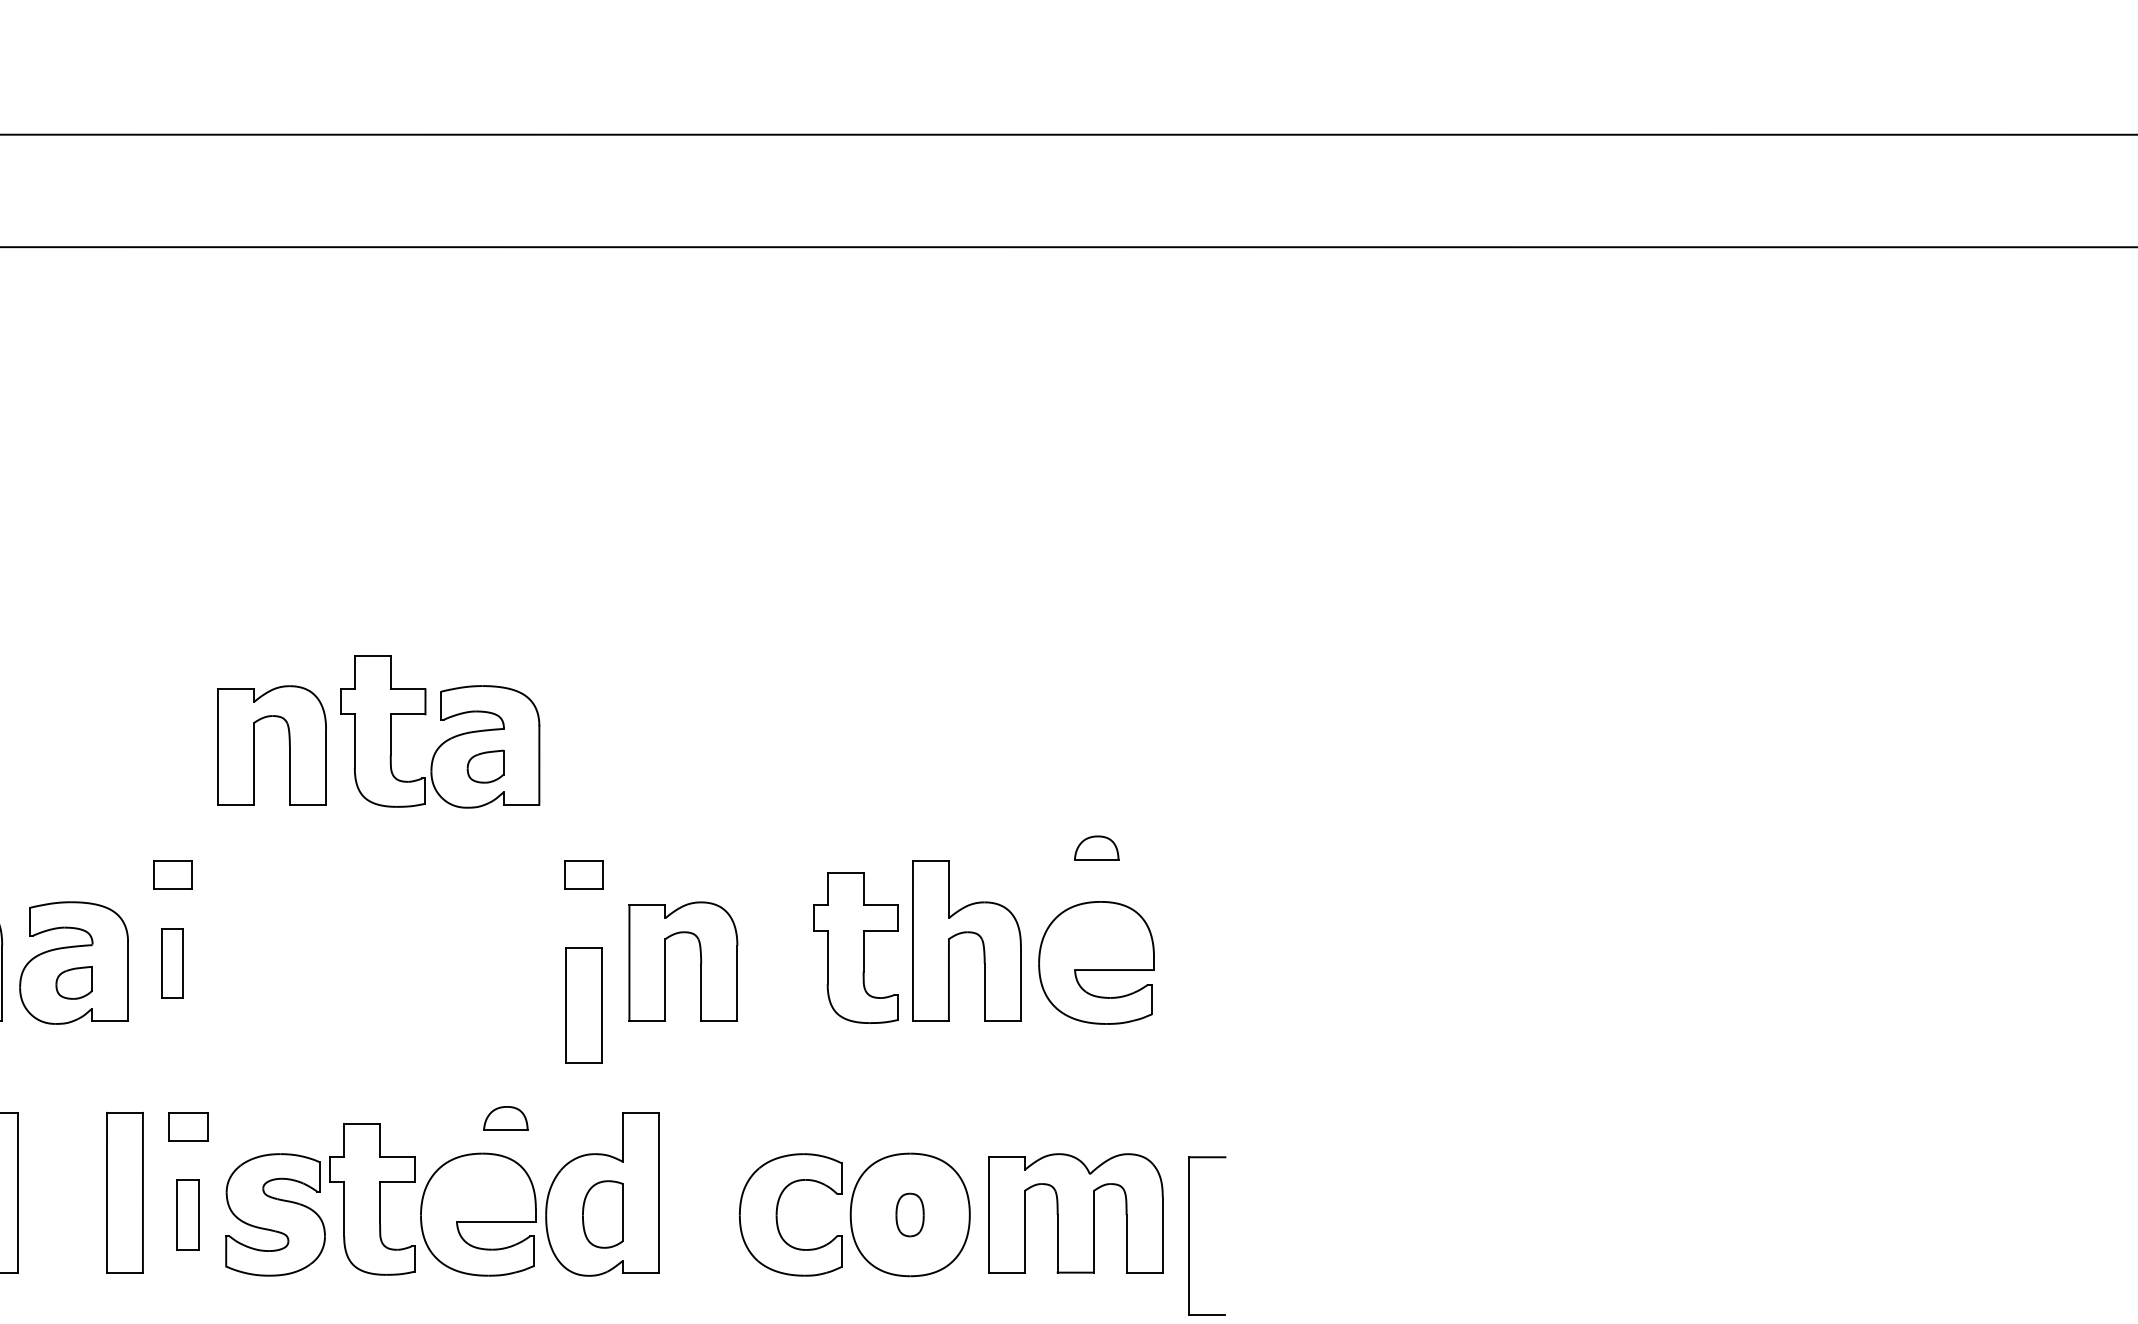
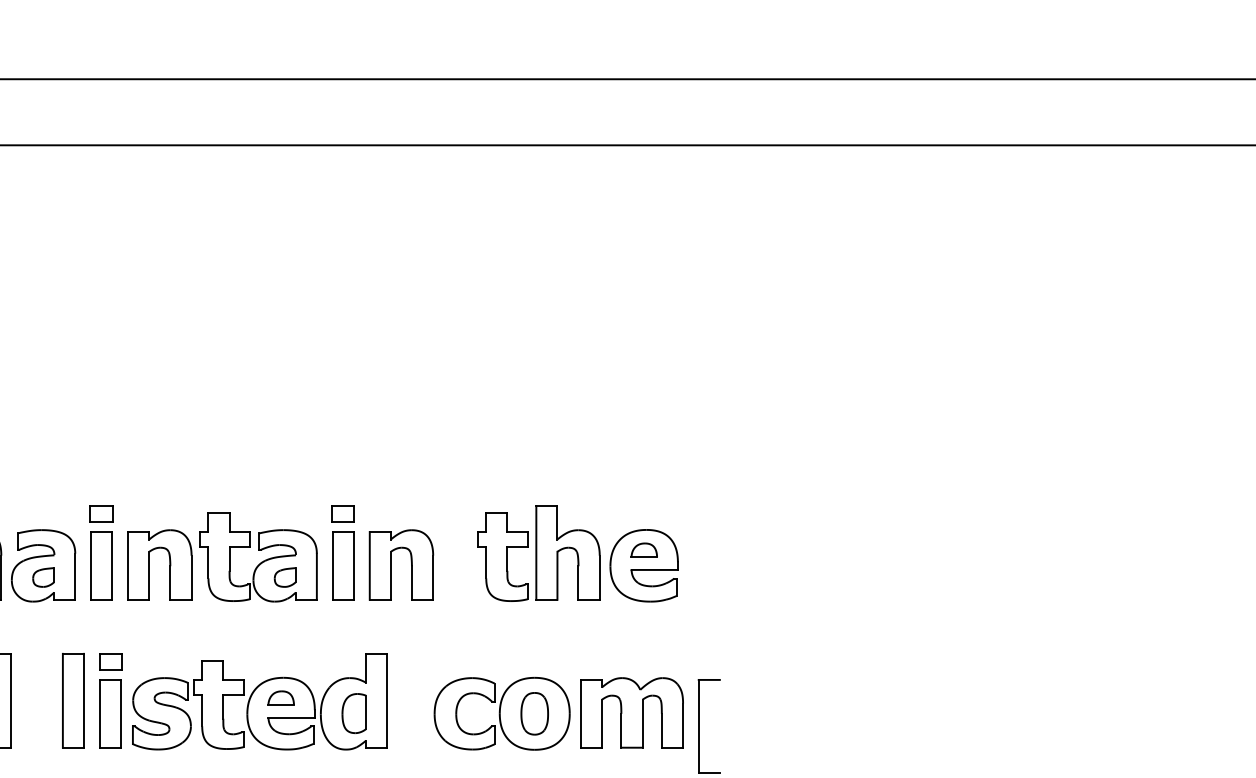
part: (378, 732) -> (222, 557), moved
part: (1095, 846) -> (643, 549), moved
part: (172, 962) -> (101, 565), size x1.67
part: (584, 1005) -> (343, 565), moved
part: (504, 1117) -> (280, 697), moved
part: (188, 1214) -> (110, 713), size x1.67
part: (909, 1214) -> (534, 713), size x1.67

